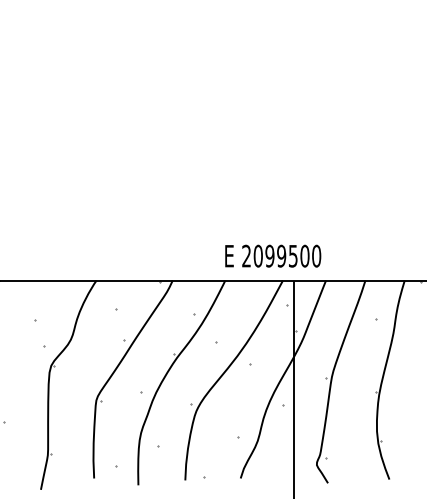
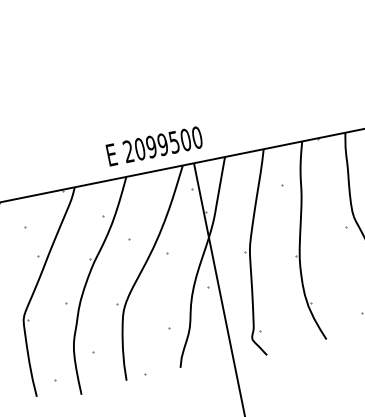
text: (273, 255) -> (154, 145), moved

